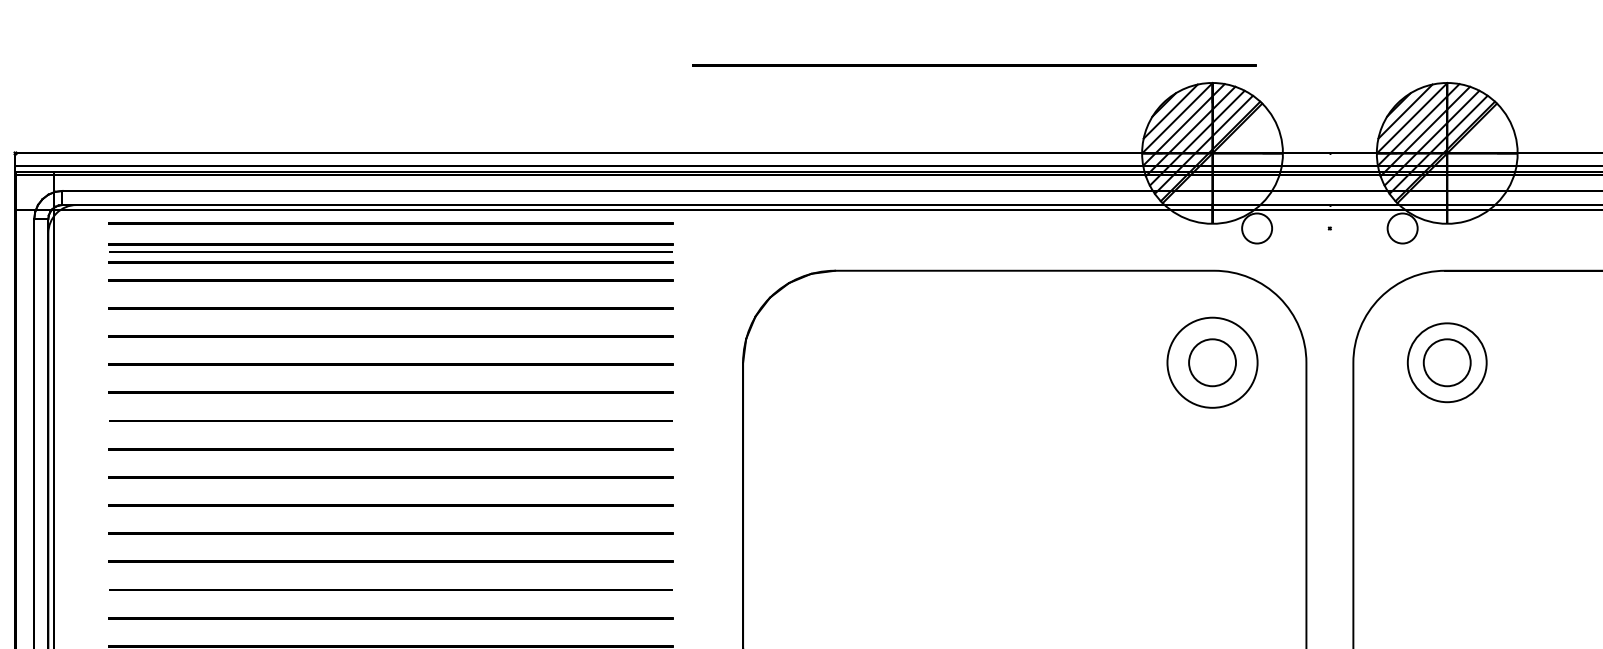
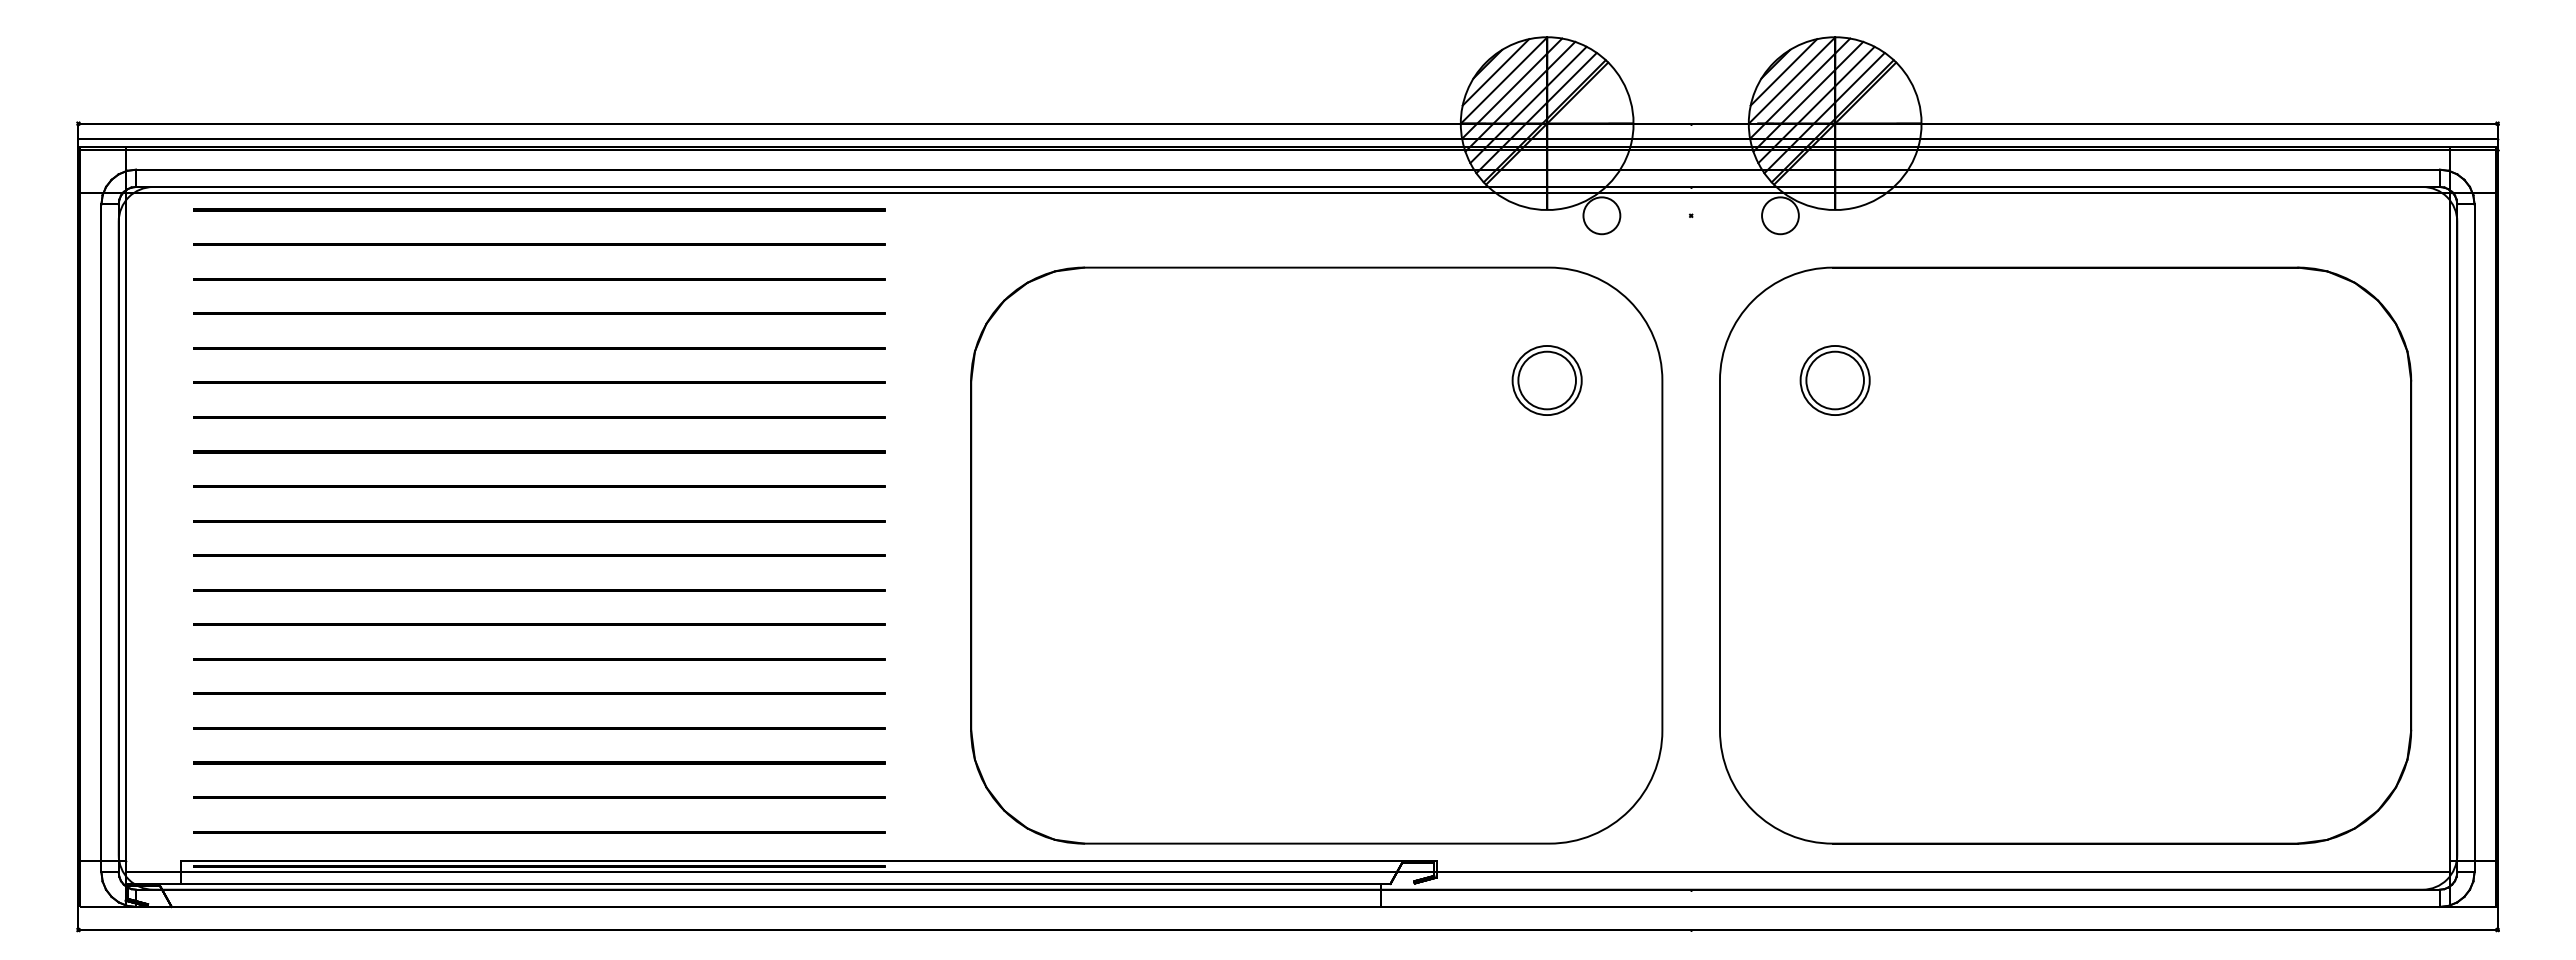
line: (974, 65) -> (1255, 15), removed
line: (391, 244) -> (539, 235), removed
line: (391, 262) -> (539, 257), removed
circle: (1211, 362) -> (1546, 380), size x0.62
circle: (1446, 362) -> (1834, 380), size x0.71

